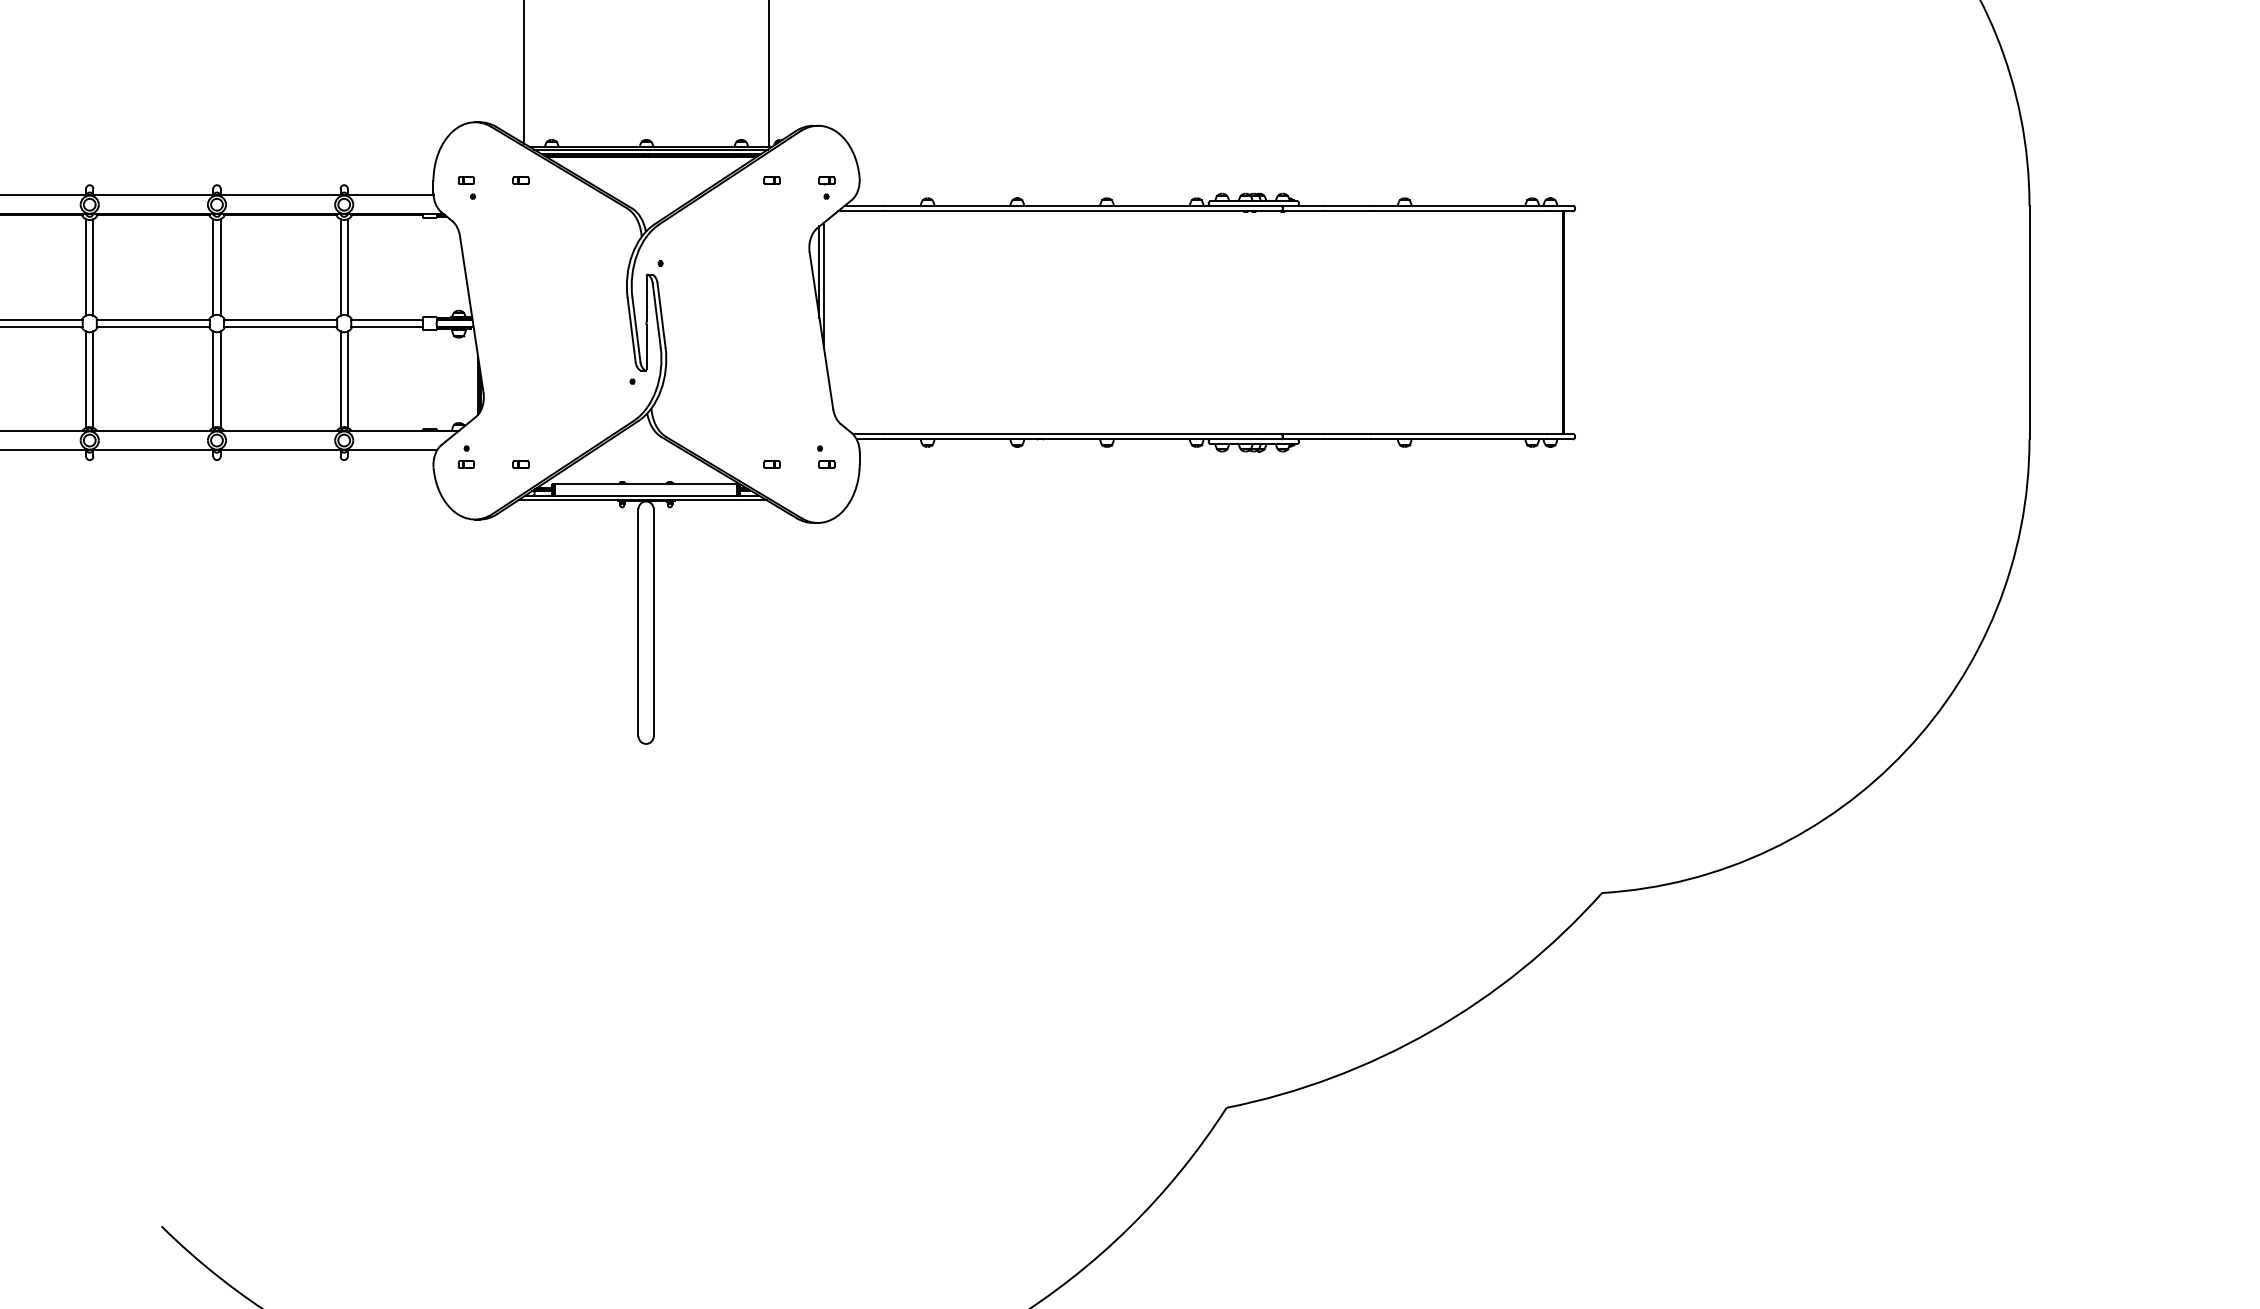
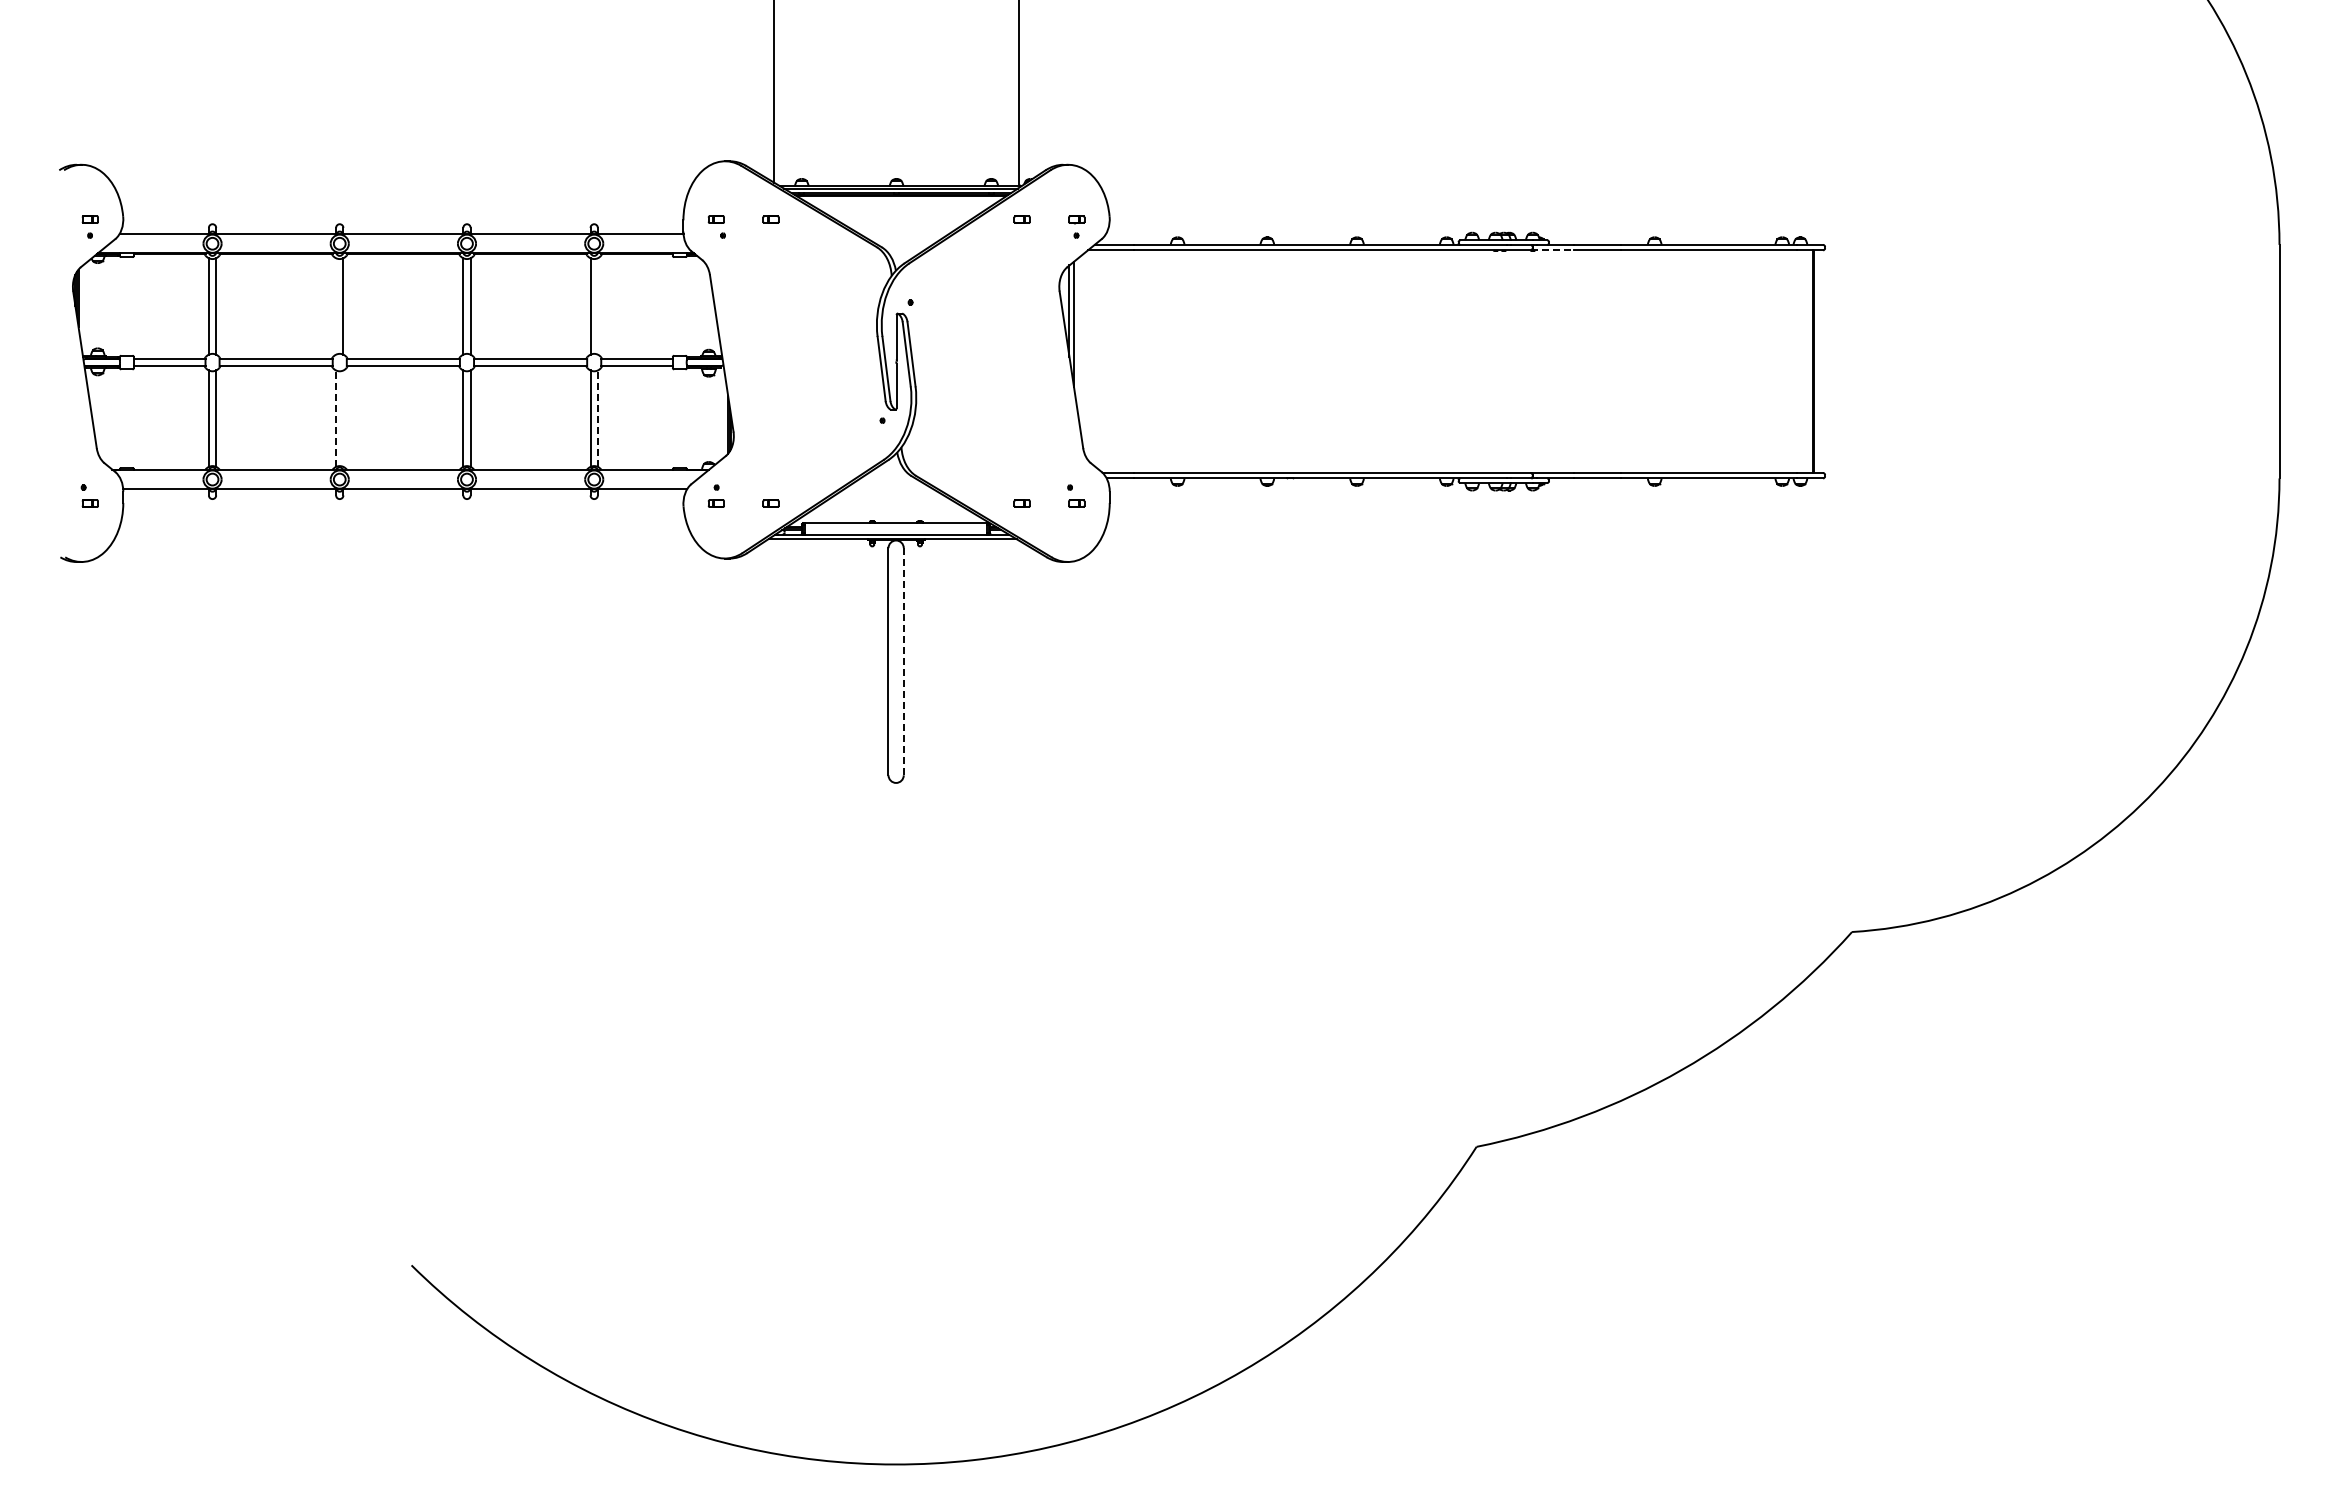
line: (1303, 211) -> (1553, 250), solid -> dashed
line: (86, 267) -> (336, 306), removed
line: (347, 267) -> (597, 306), removed
line: (86, 379) -> (336, 418), solid -> dashed
line: (93, 379) -> (343, 418), removed
line: (347, 379) -> (597, 418), solid -> dashed
line: (653, 622) -> (903, 661), solid -> dashed

